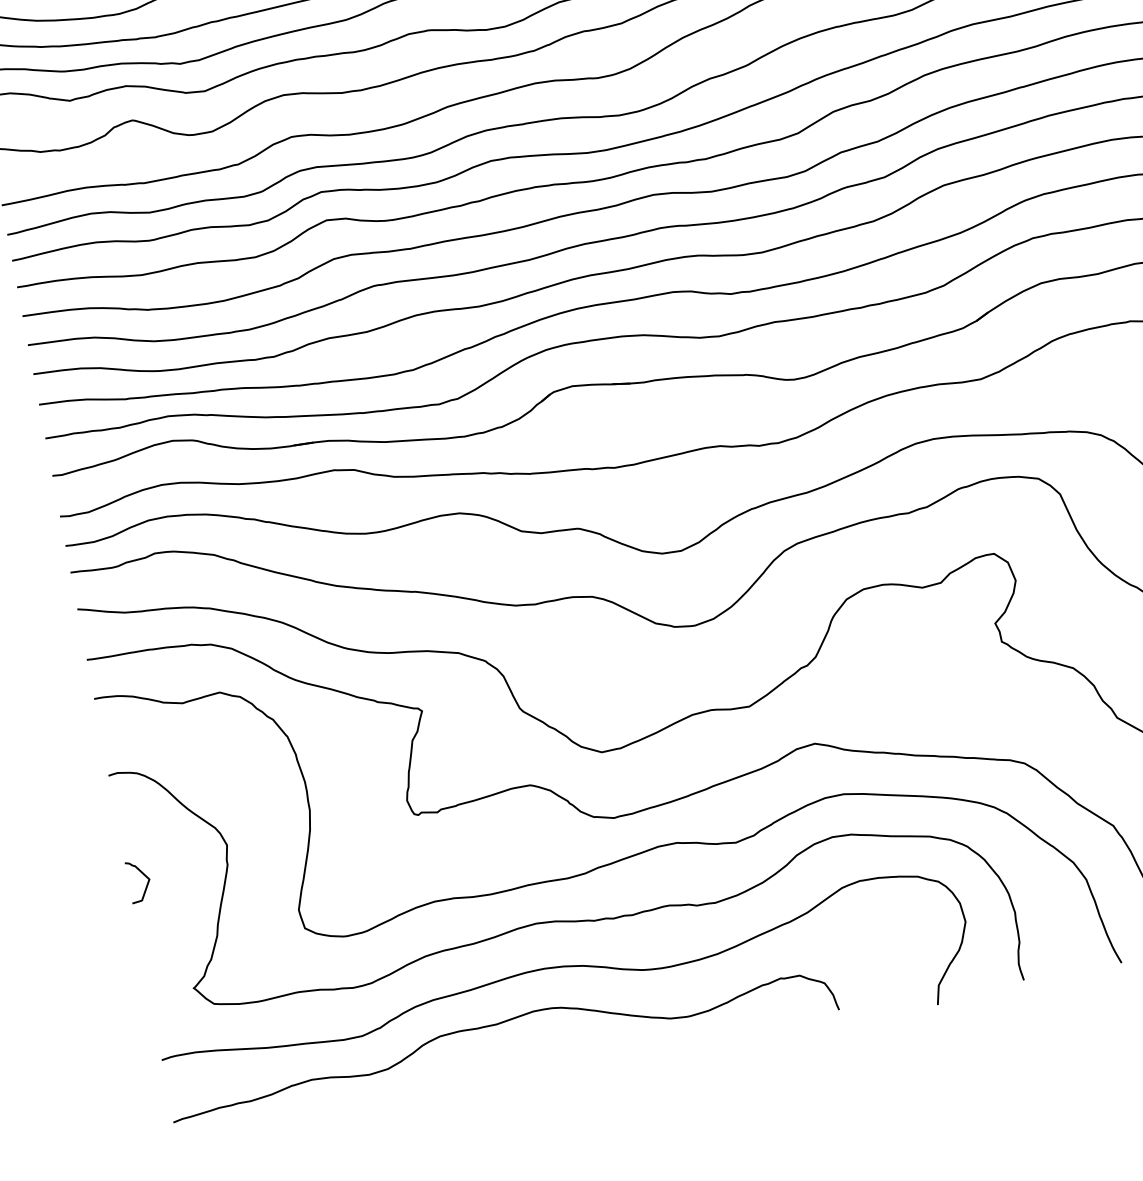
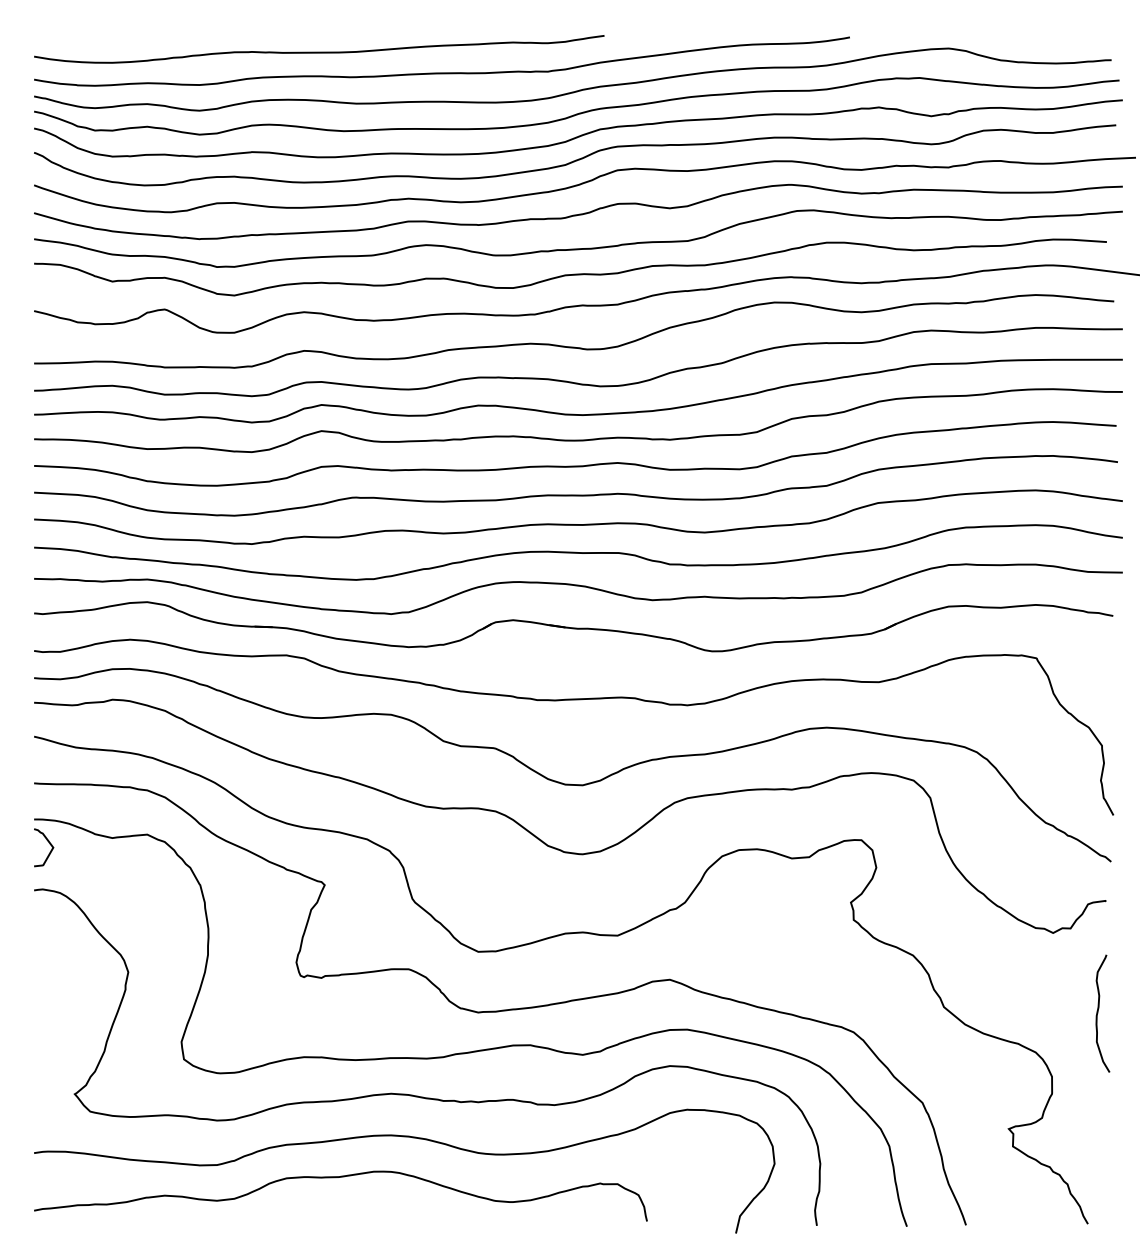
curve: (144, 876) -> (49, 844), moved

